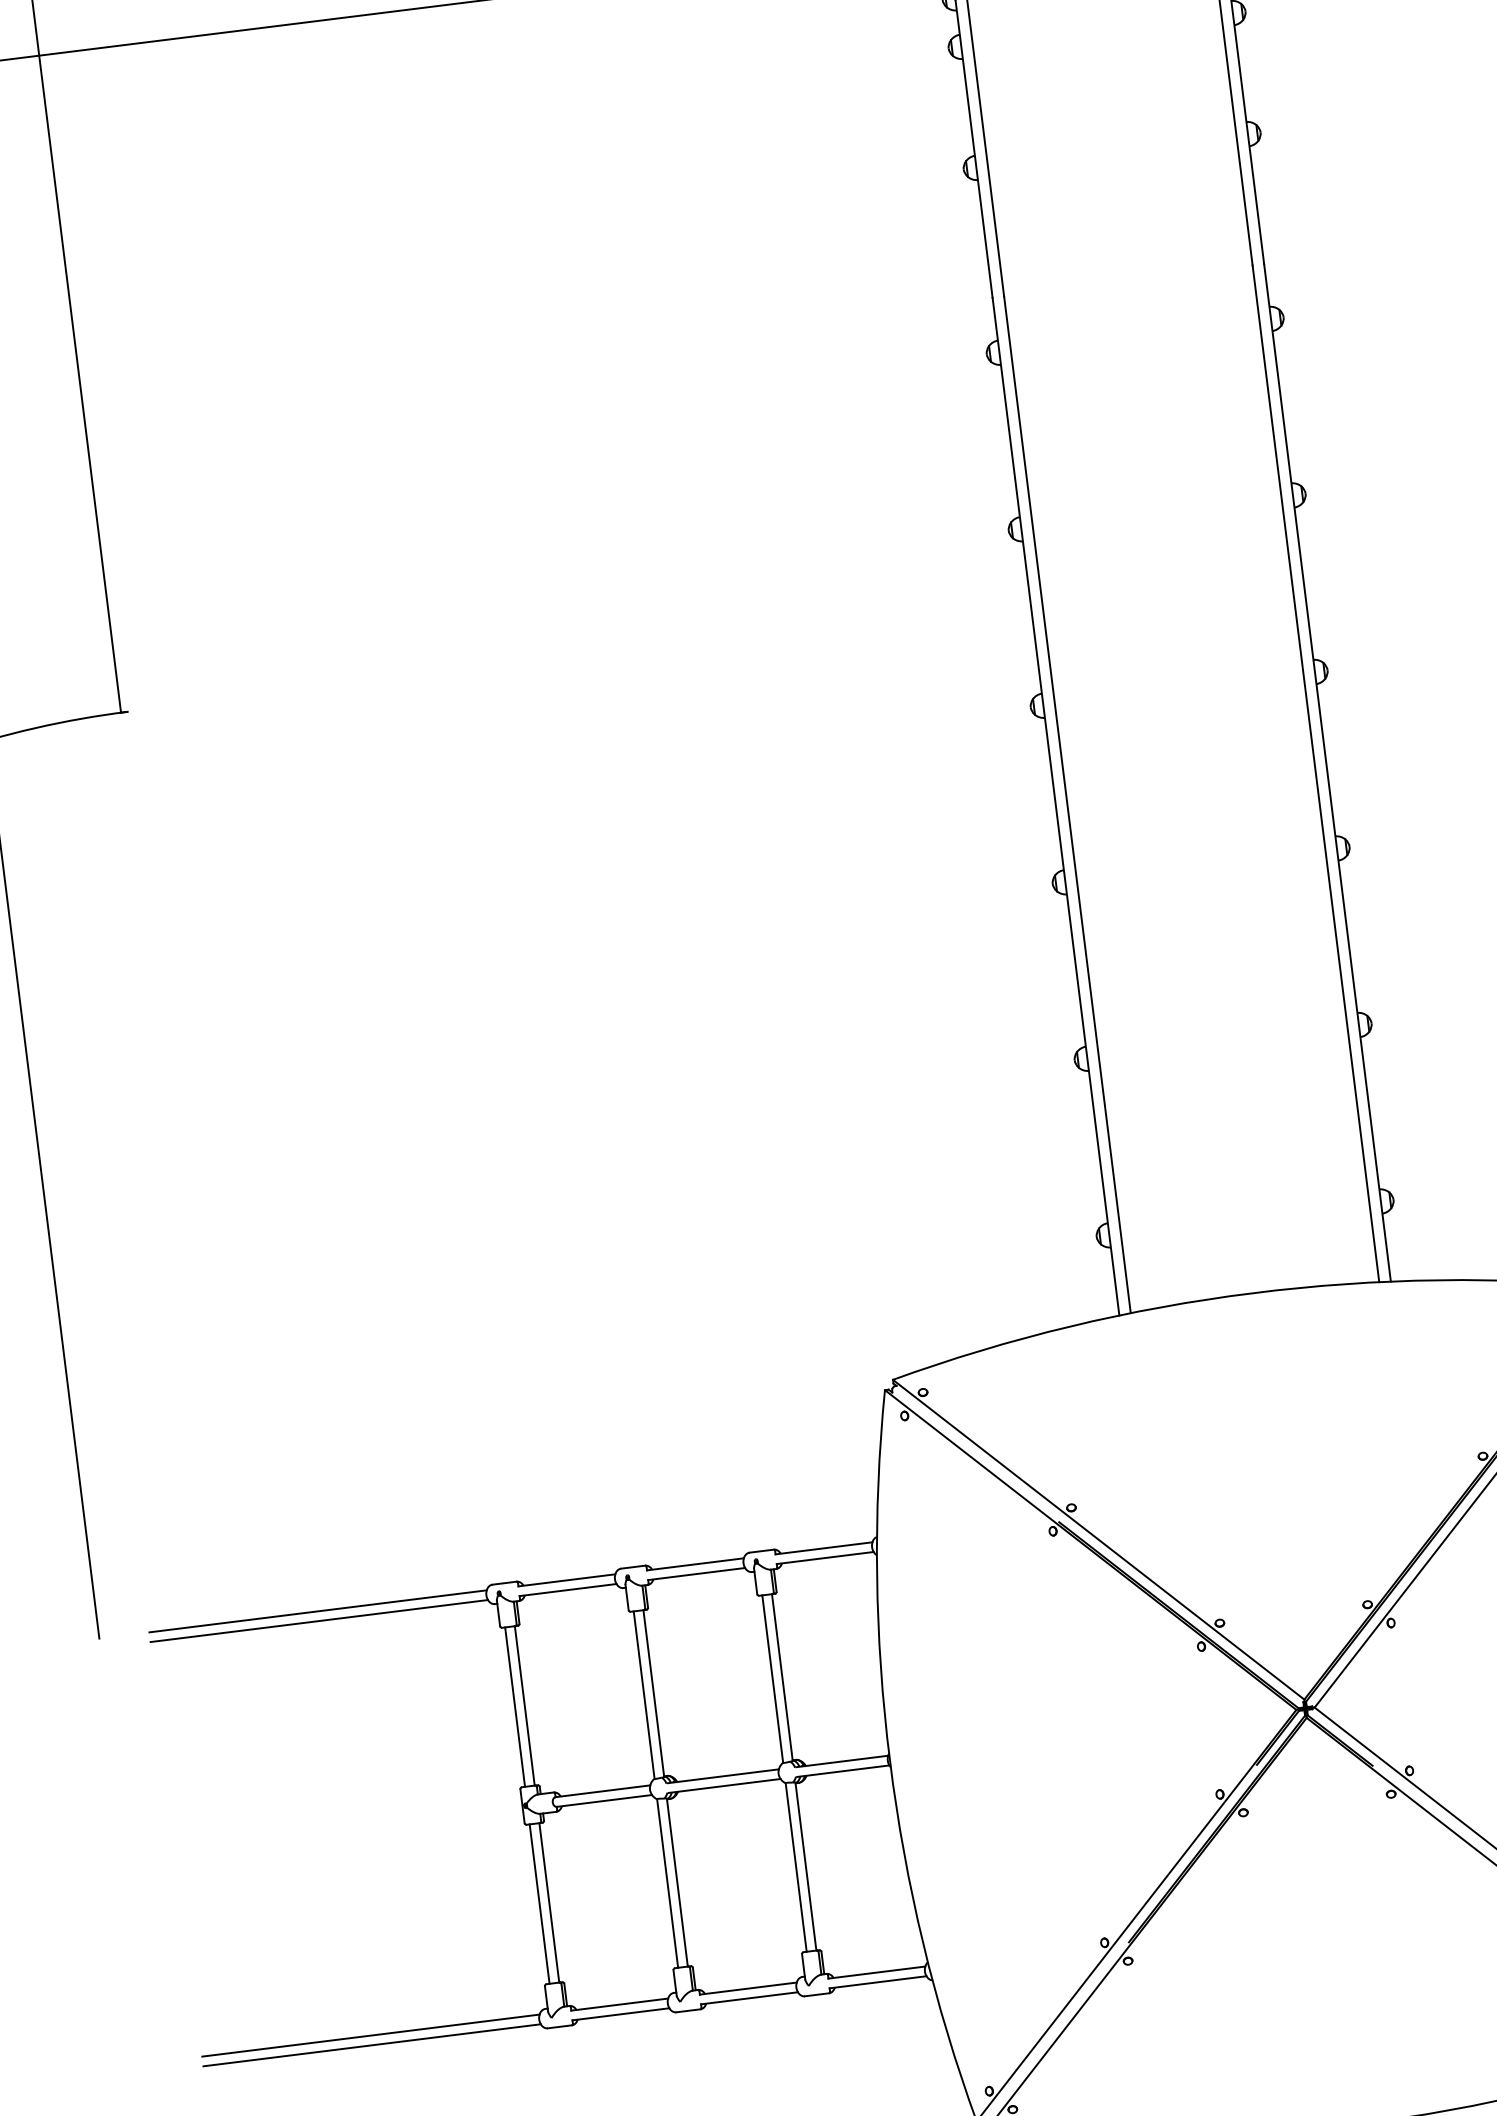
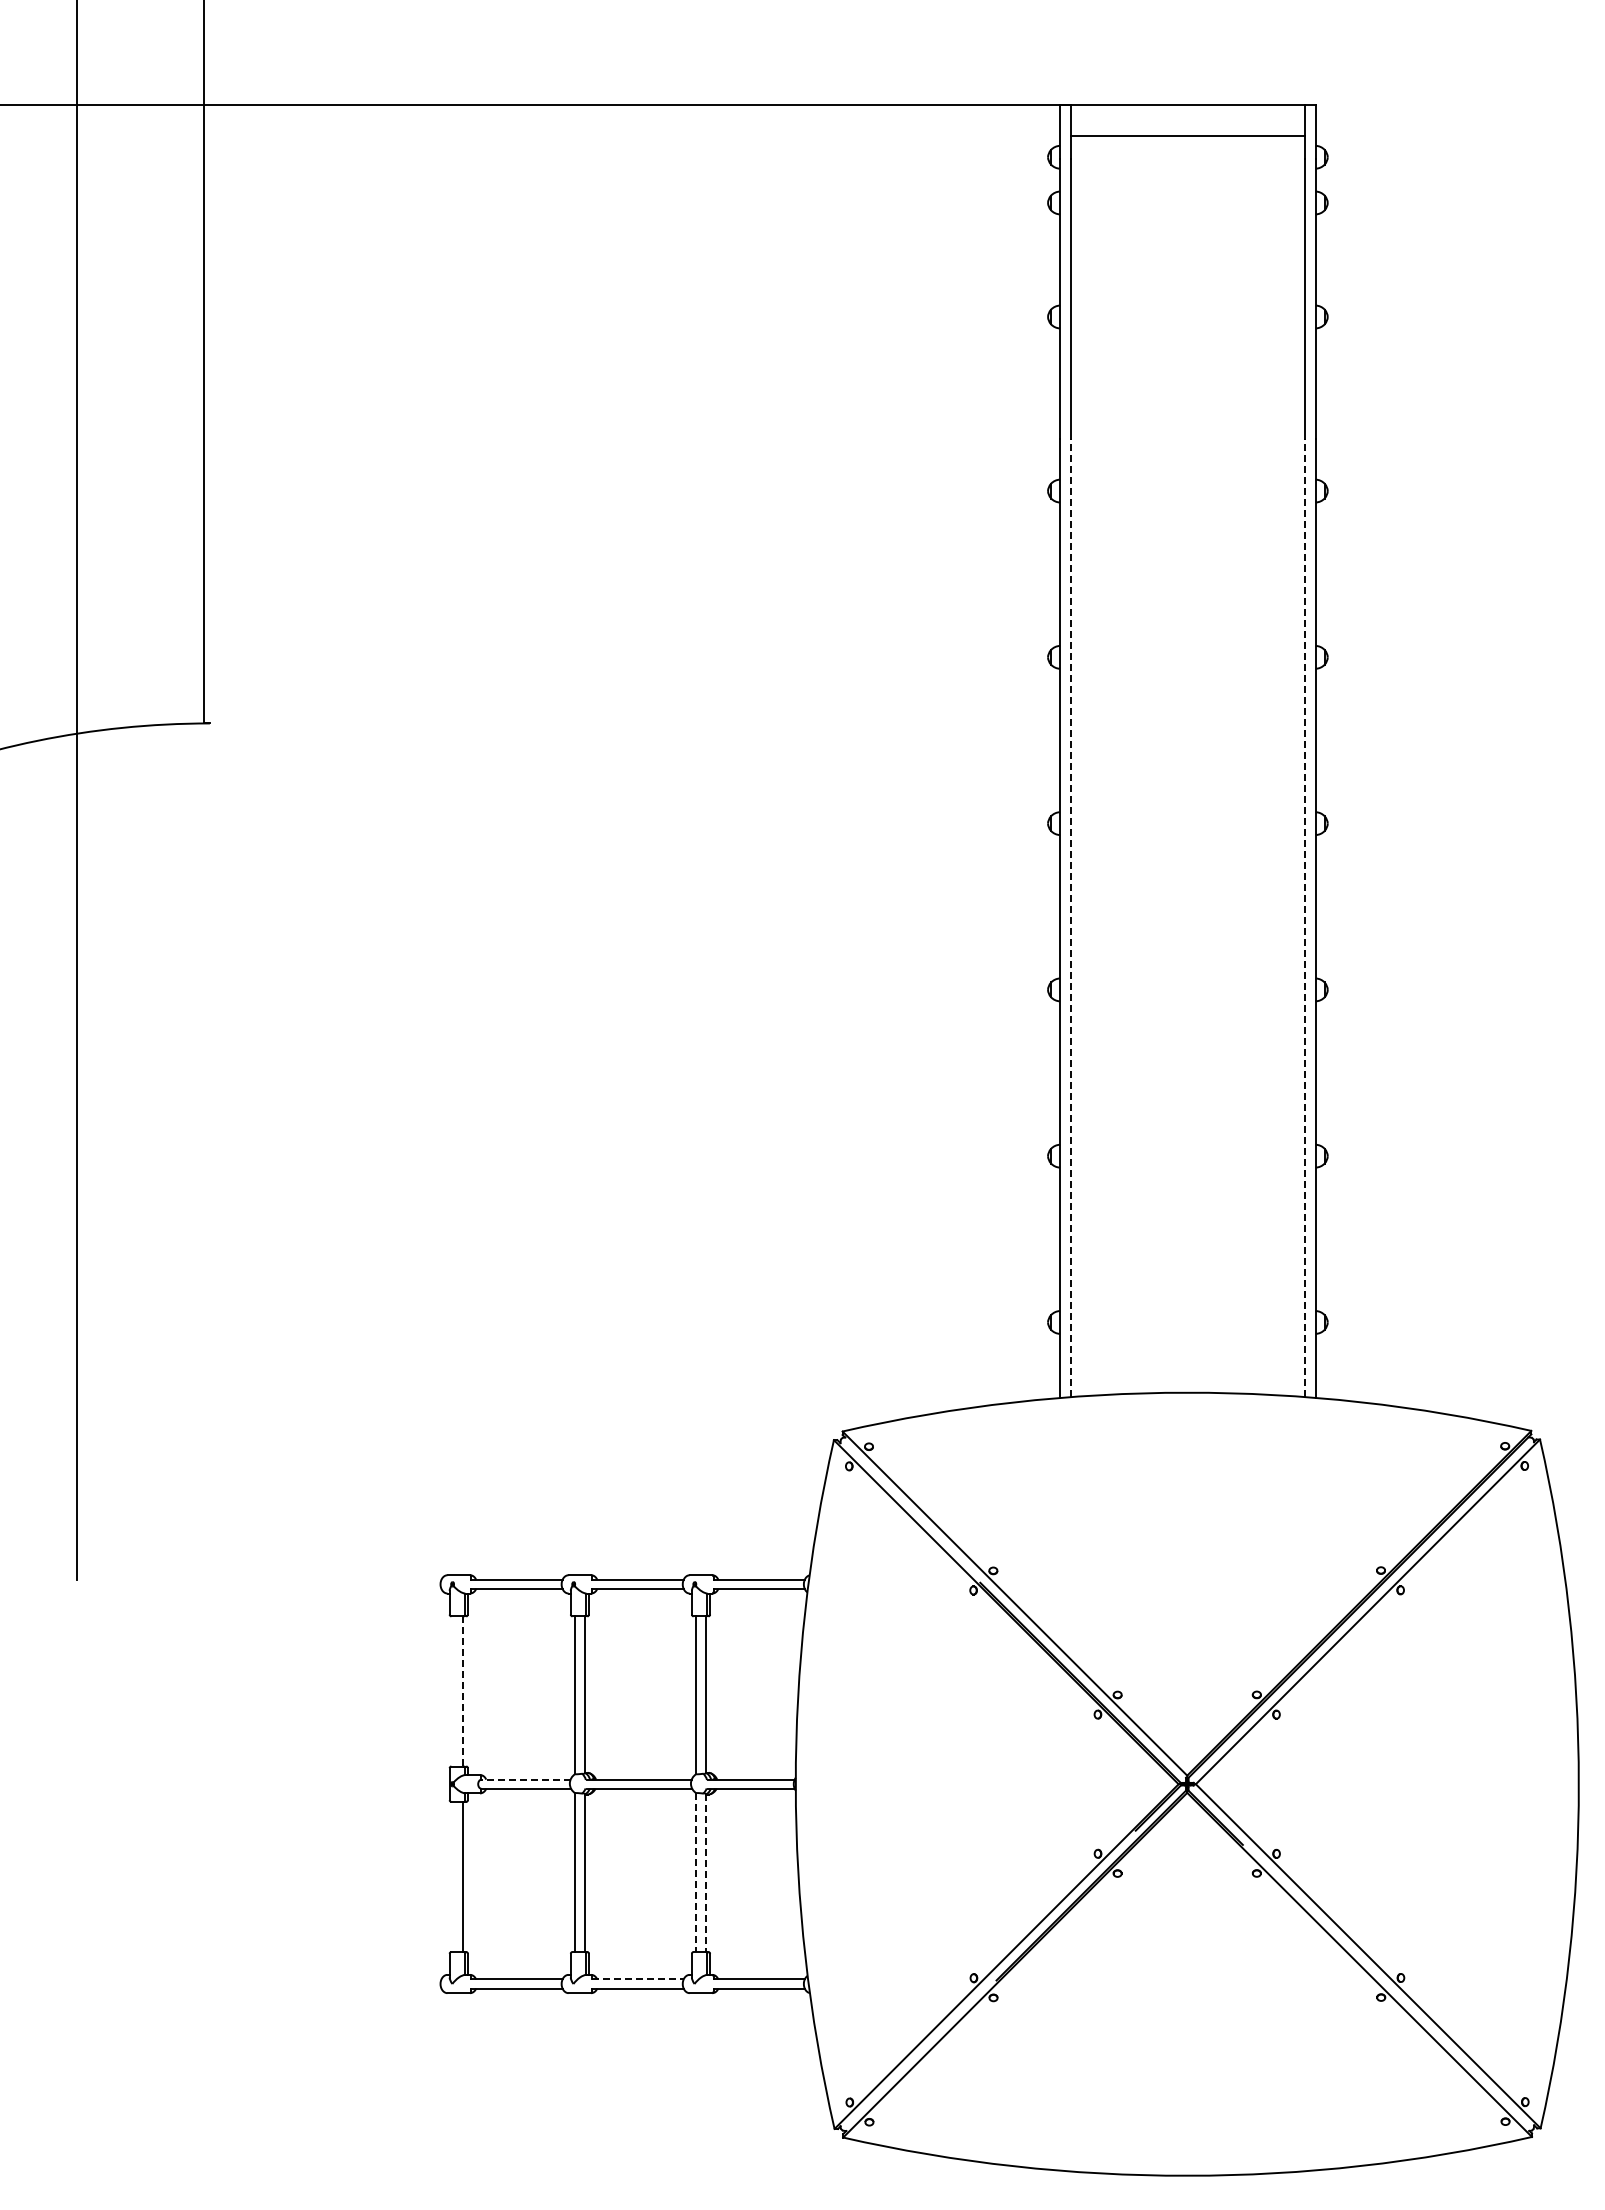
line: (1315, 774) -> (1304, 918), solid -> dashed
line: (1067, 805) -> (1070, 918), solid -> dashed
line: (317, 1611) -> (282, 1579), removed
line: (319, 1620) -> (282, 1588), removed
line: (524, 1705) -> (463, 1691), solid -> dashed
line: (515, 1707) -> (454, 1691), removed
line: (603, 1791) -> (526, 1779), solid -> dashed
line: (805, 1867) -> (705, 1873), solid -> dashed
line: (796, 1868) -> (696, 1873), solid -> dashed
line: (539, 1903) -> (454, 1876), removed
line: (748, 1988) -> (638, 1979), solid -> dashed
line: (370, 2035) -> (282, 1979), removed
line: (372, 2045) -> (282, 1988), removed

